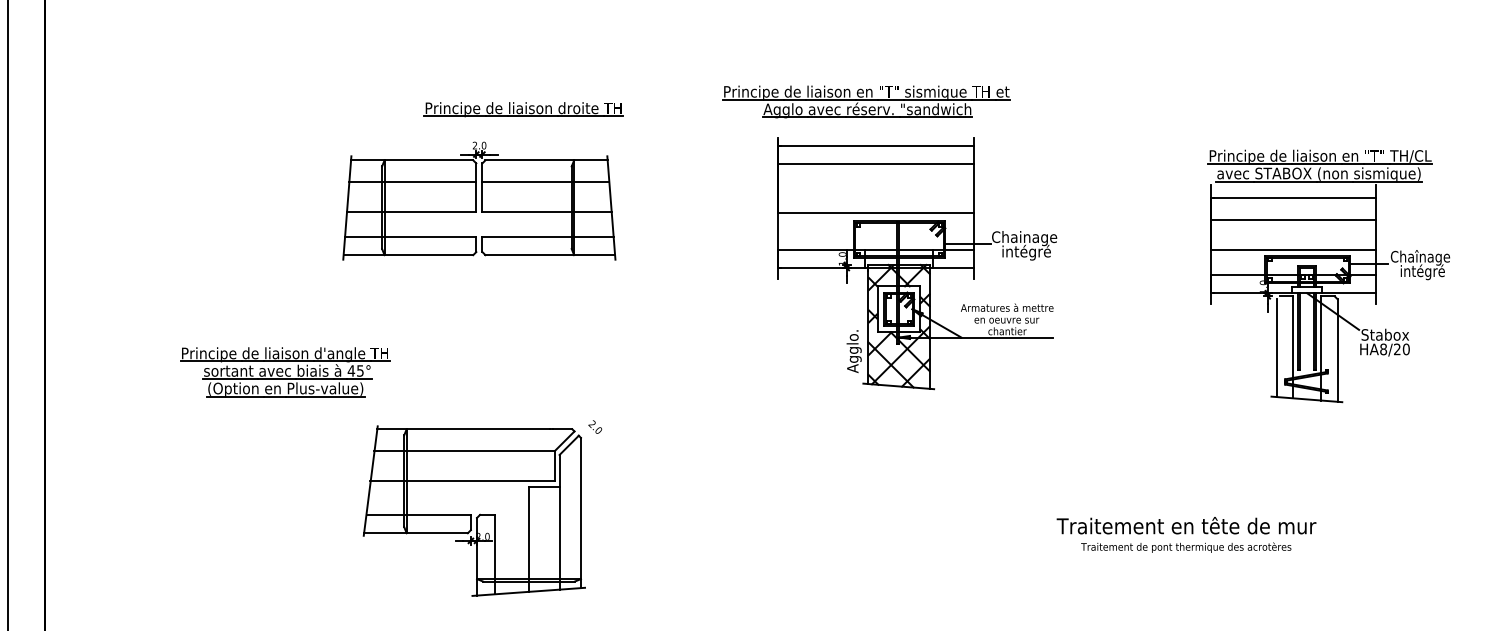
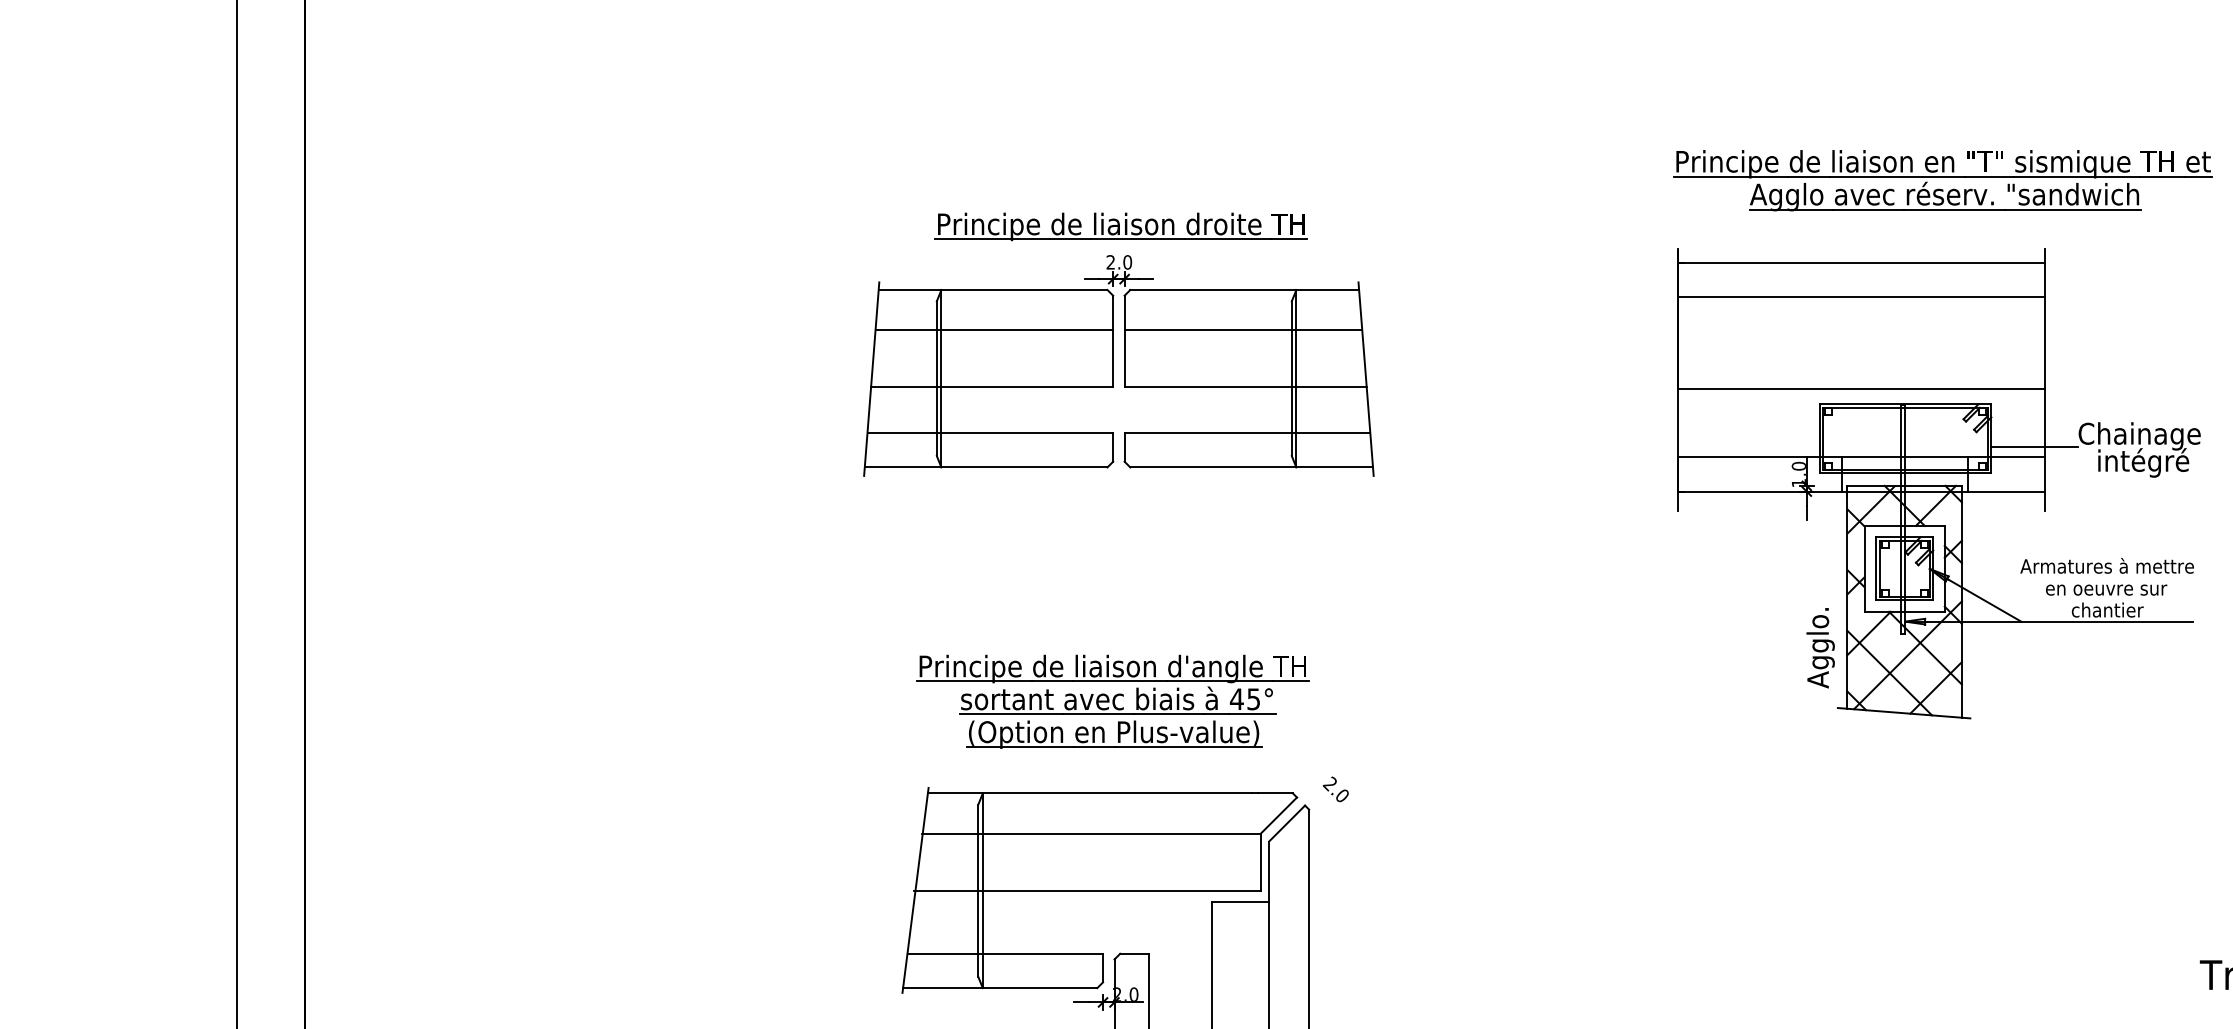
part: (866, 101) -> (1942, 179), moved
part: (523, 109) -> (1121, 226), moved
part: (285, 372) -> (1113, 702), moved

